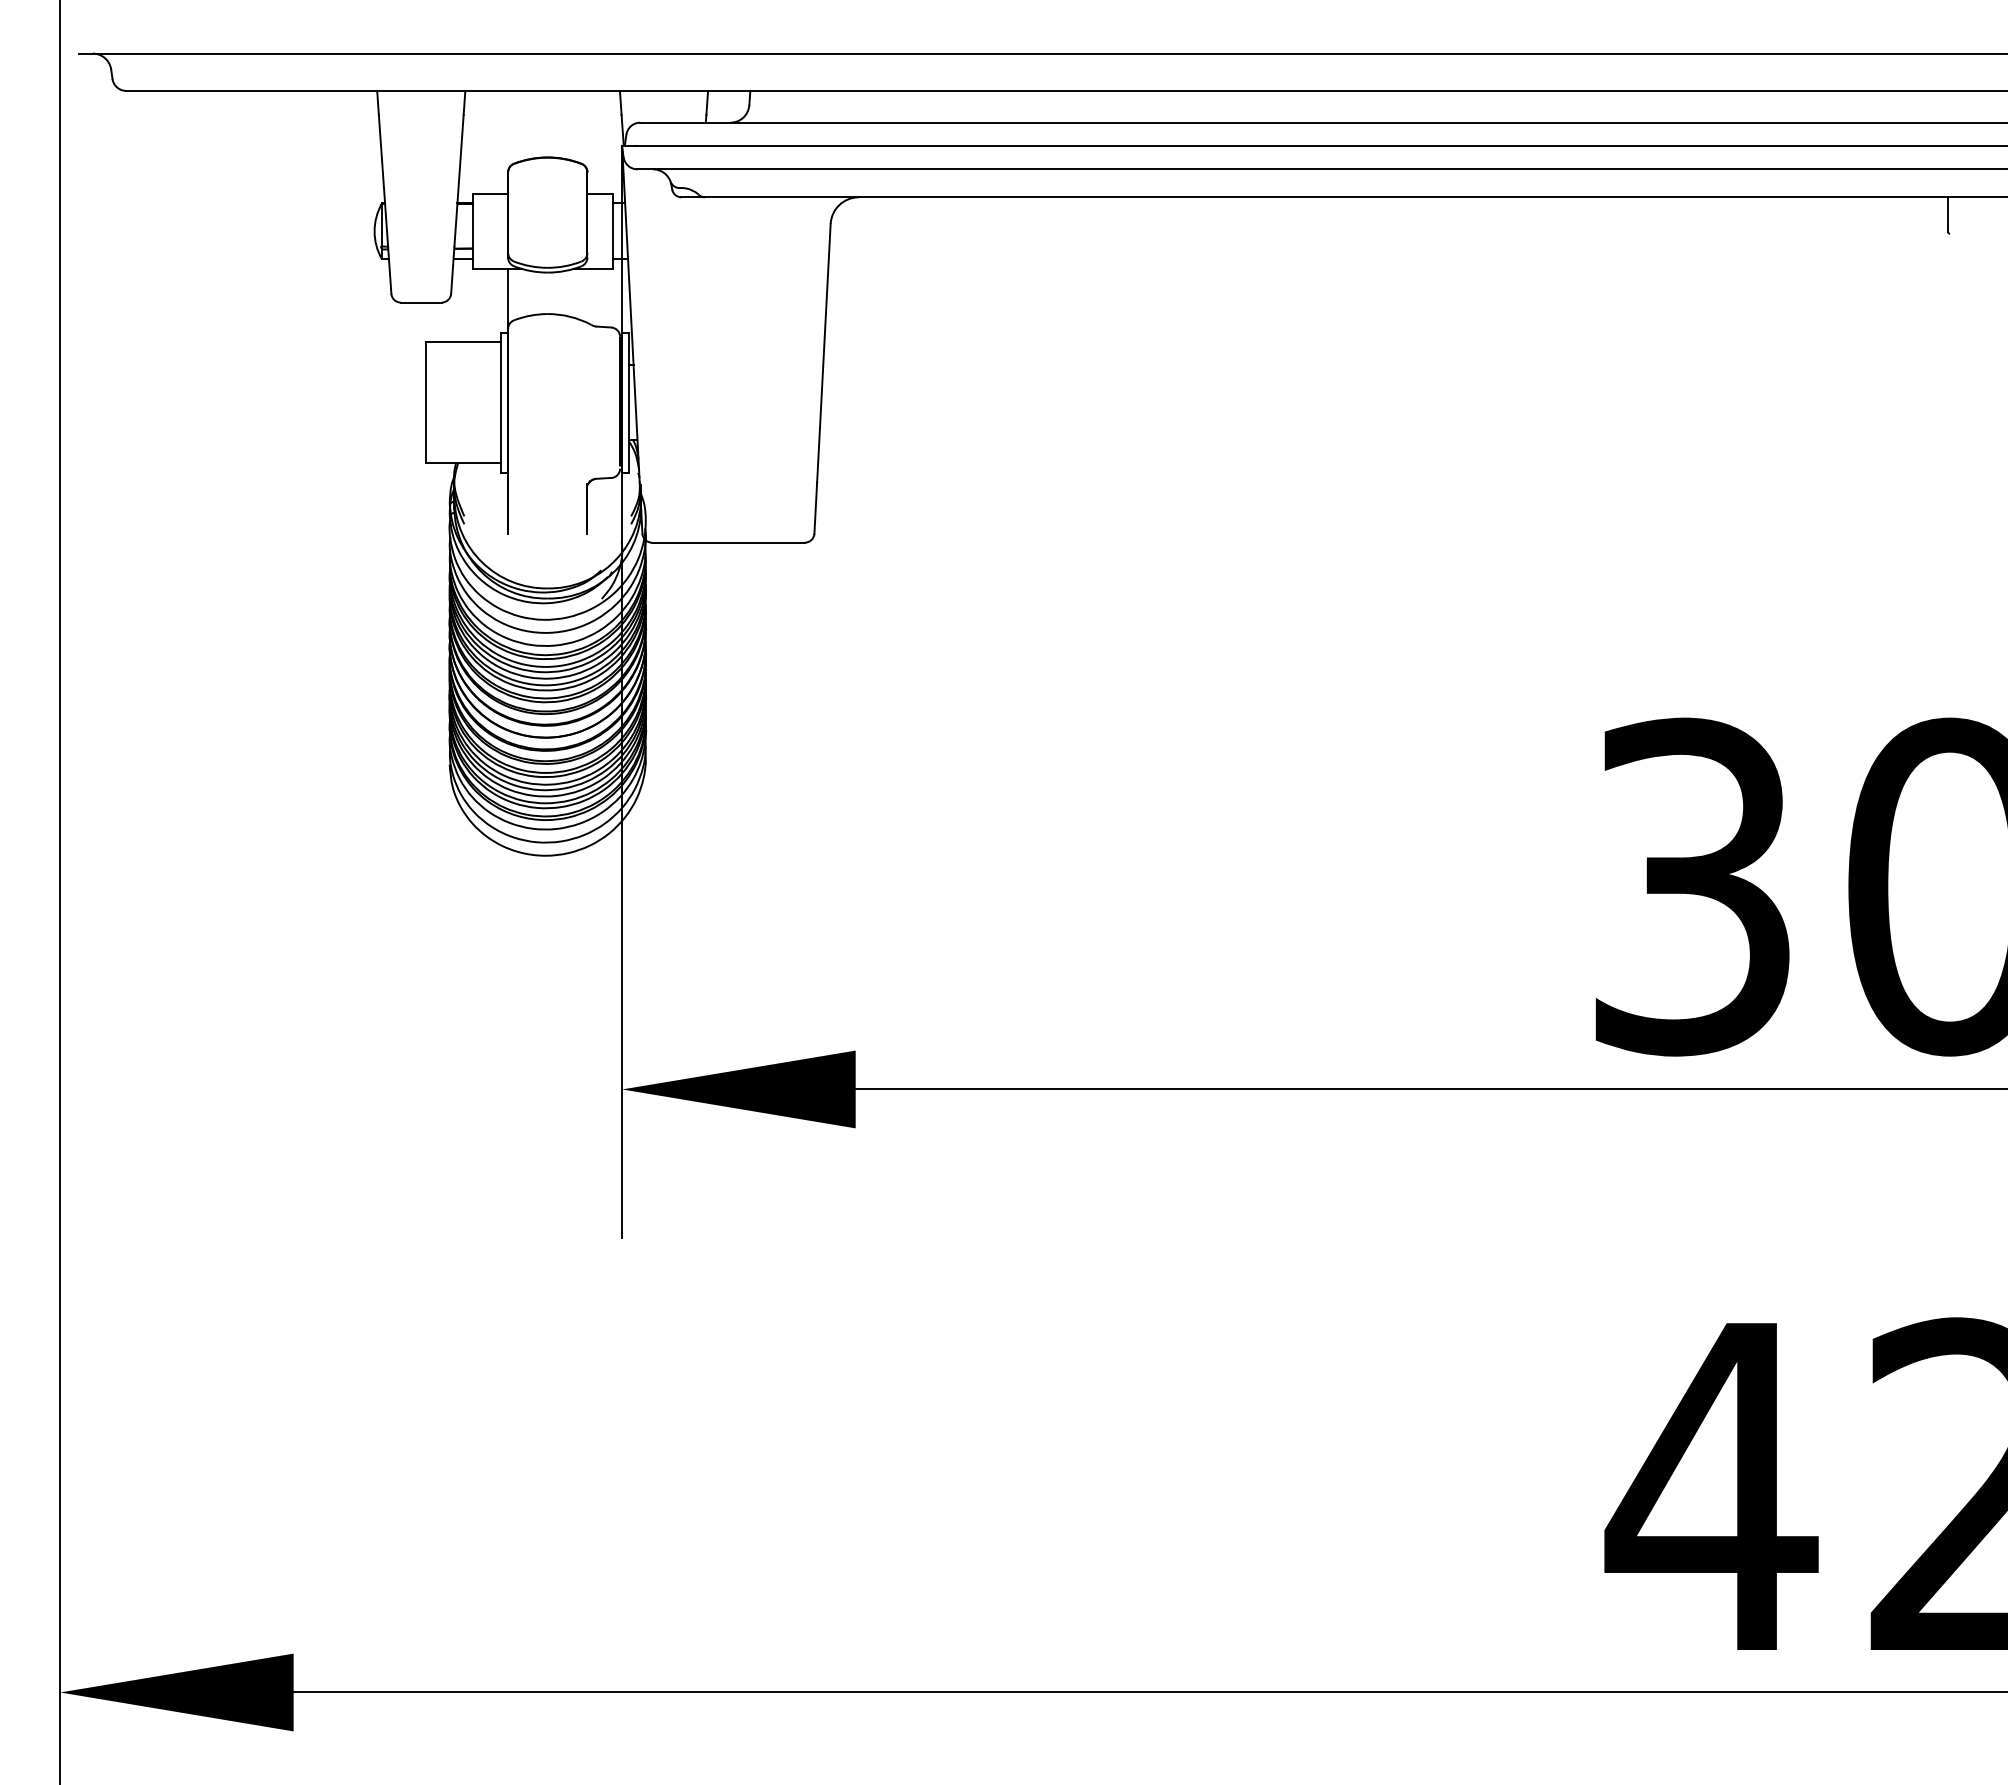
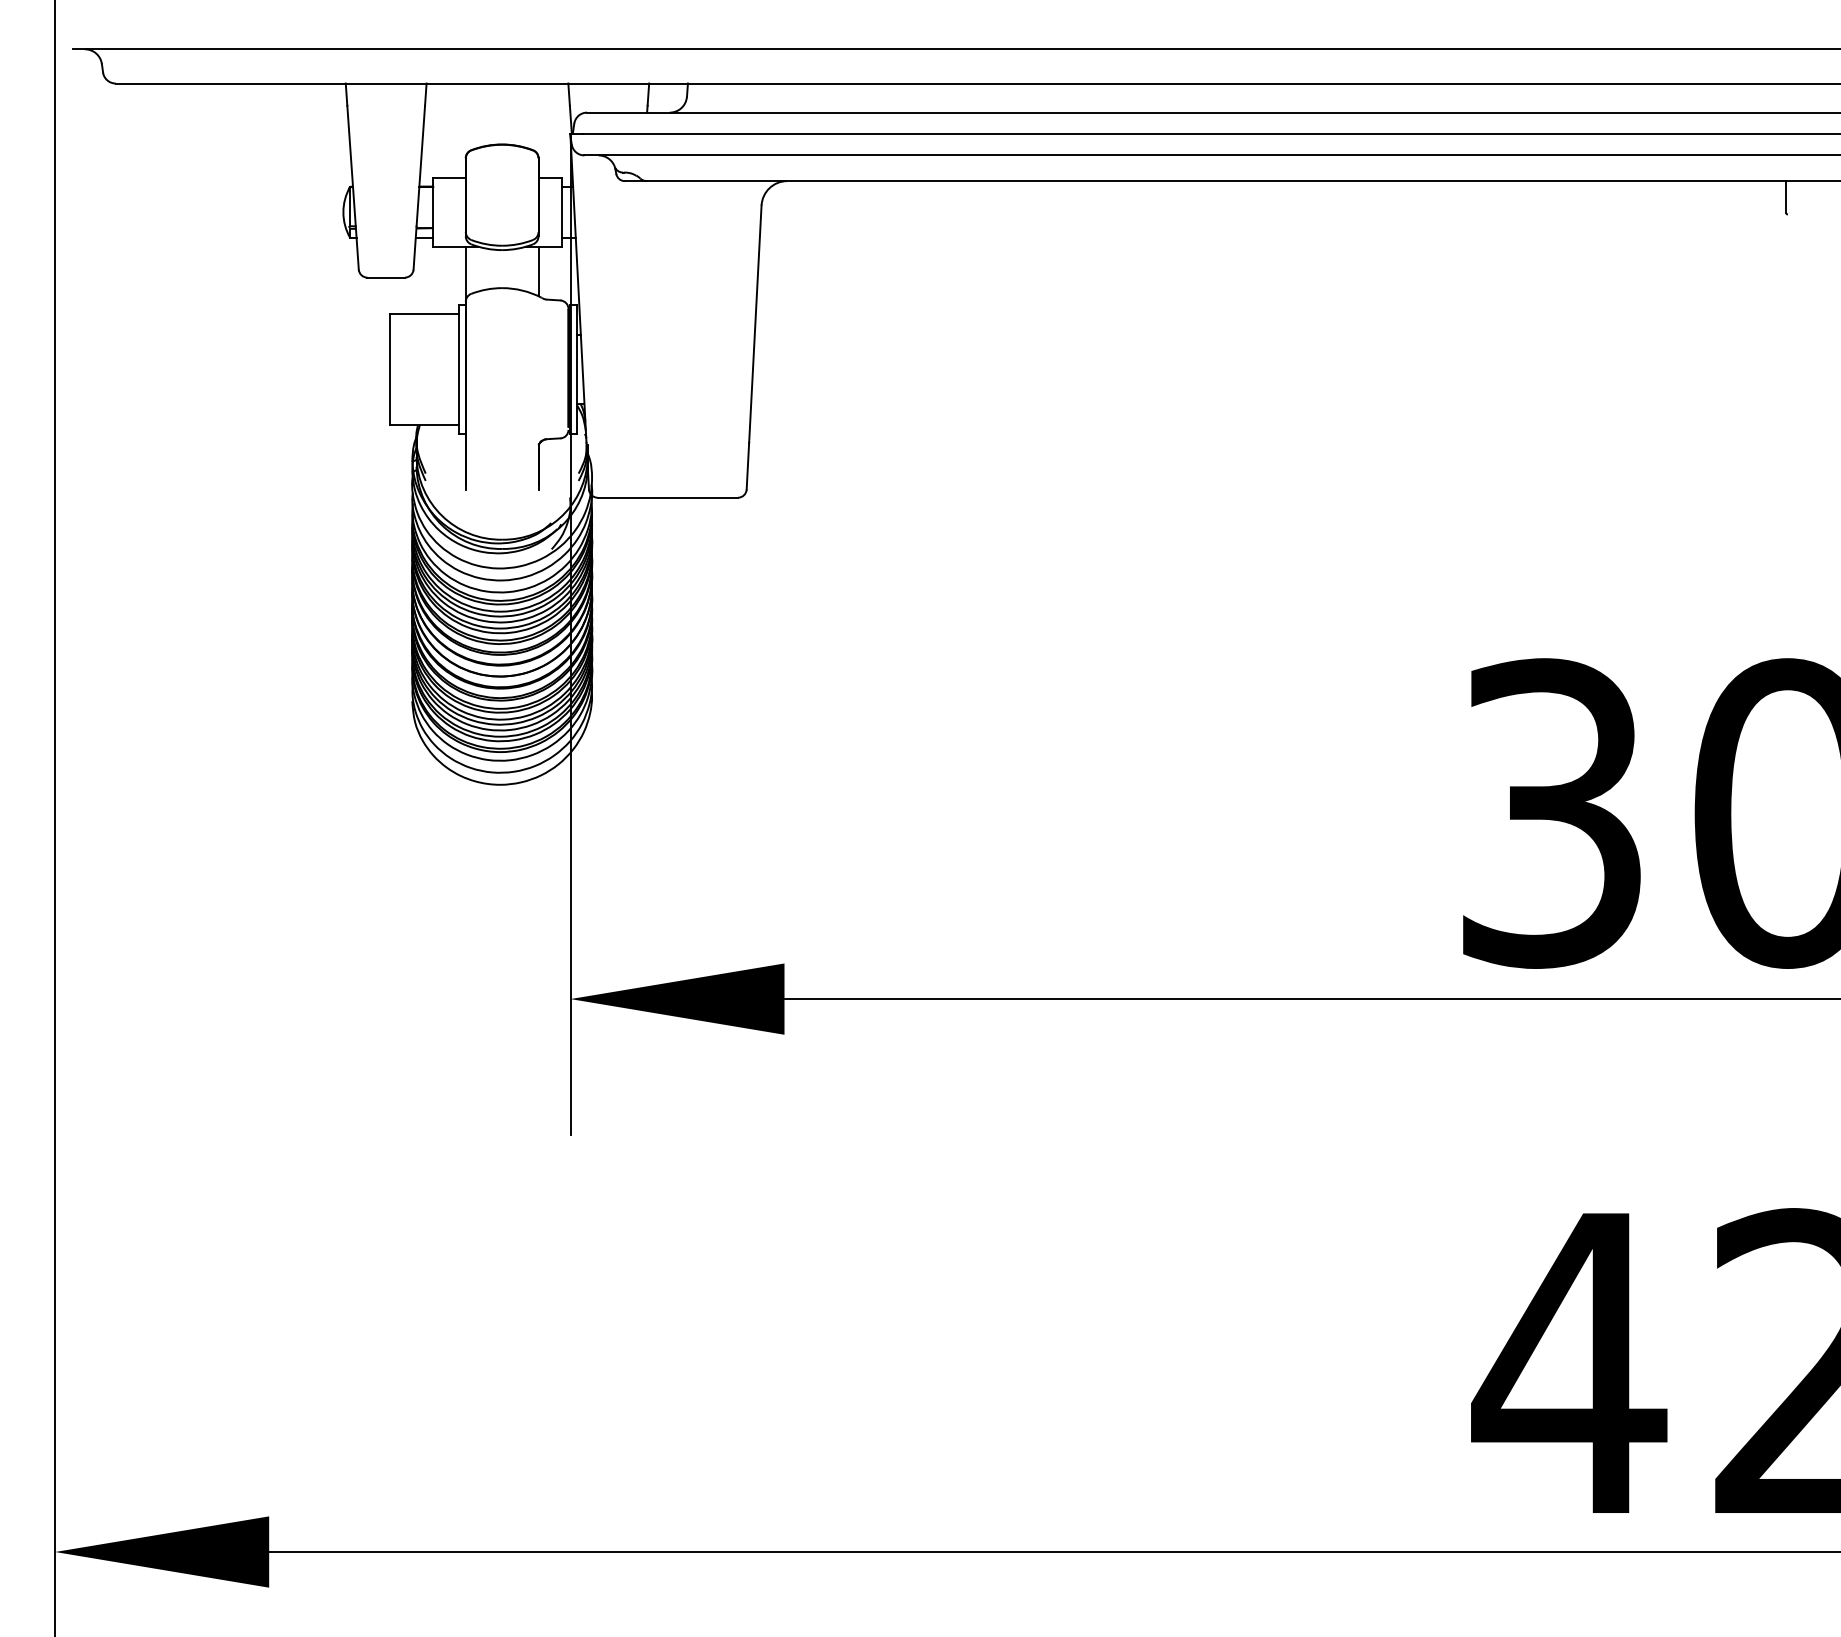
line: (587, 295) -> (538, 271), added

